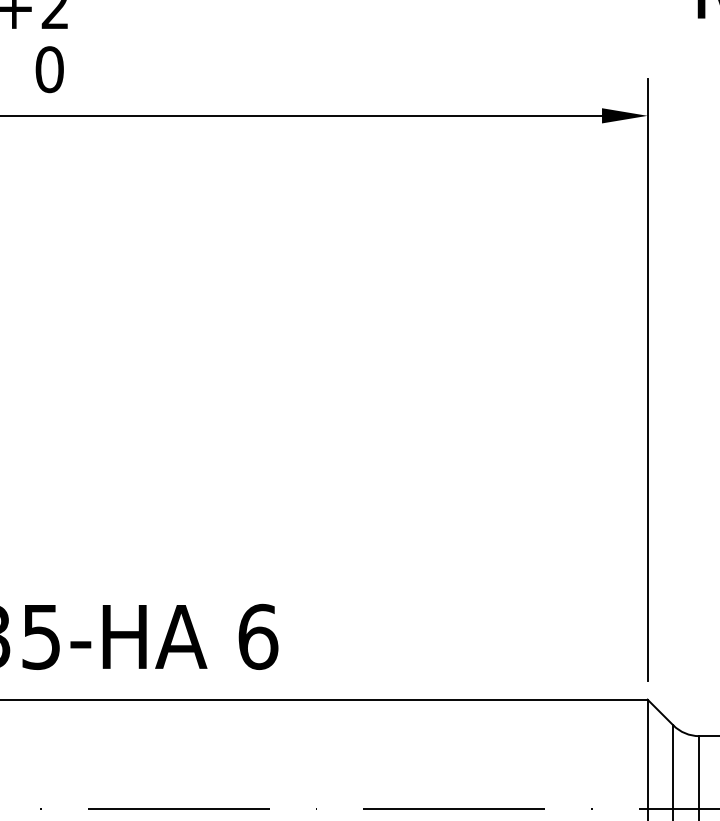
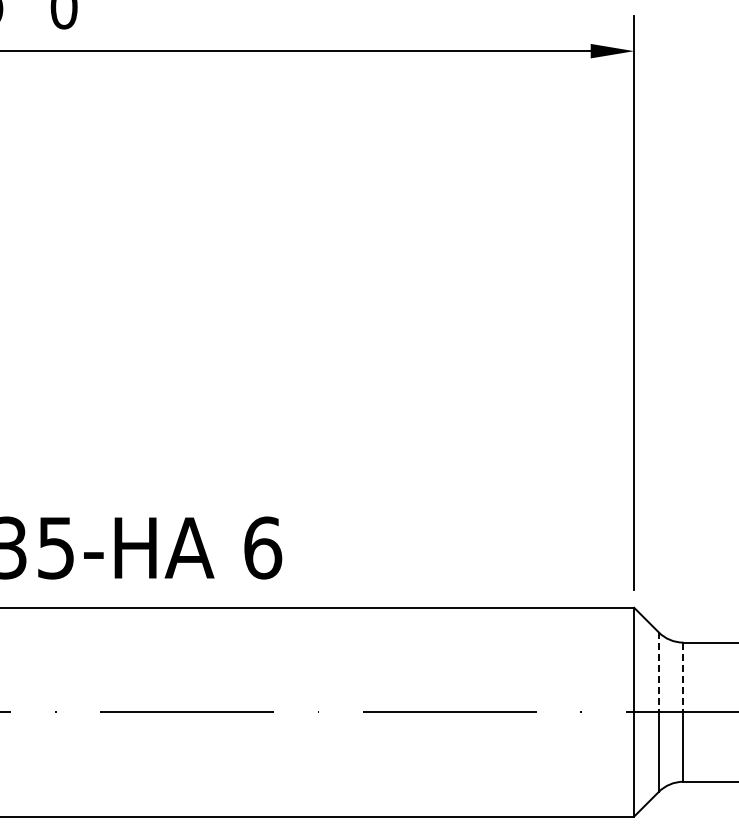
line: (673, 767) -> (658, 672), solid -> dashed
line: (699, 772) -> (683, 677), solid -> dashed

